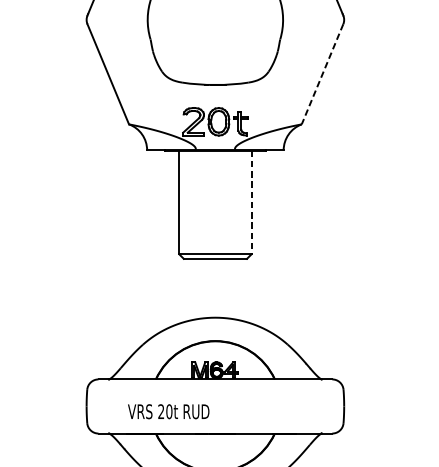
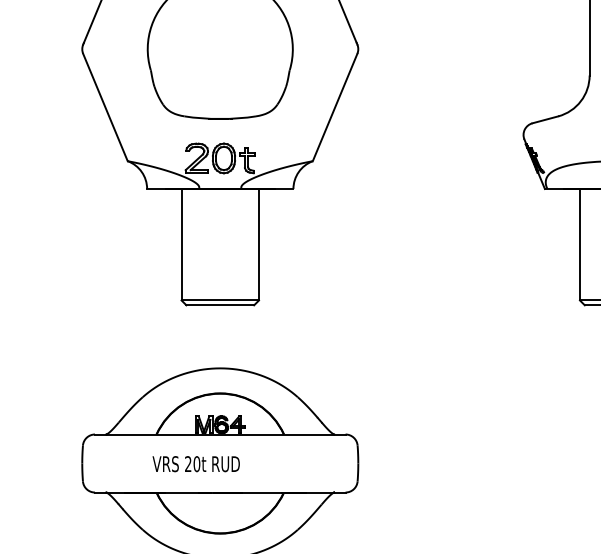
line: (321, 74) -> (334, 107), dashed -> solid
line: (251, 202) -> (258, 244), dashed -> solid
text: (168, 412) -> (195, 464), moved

